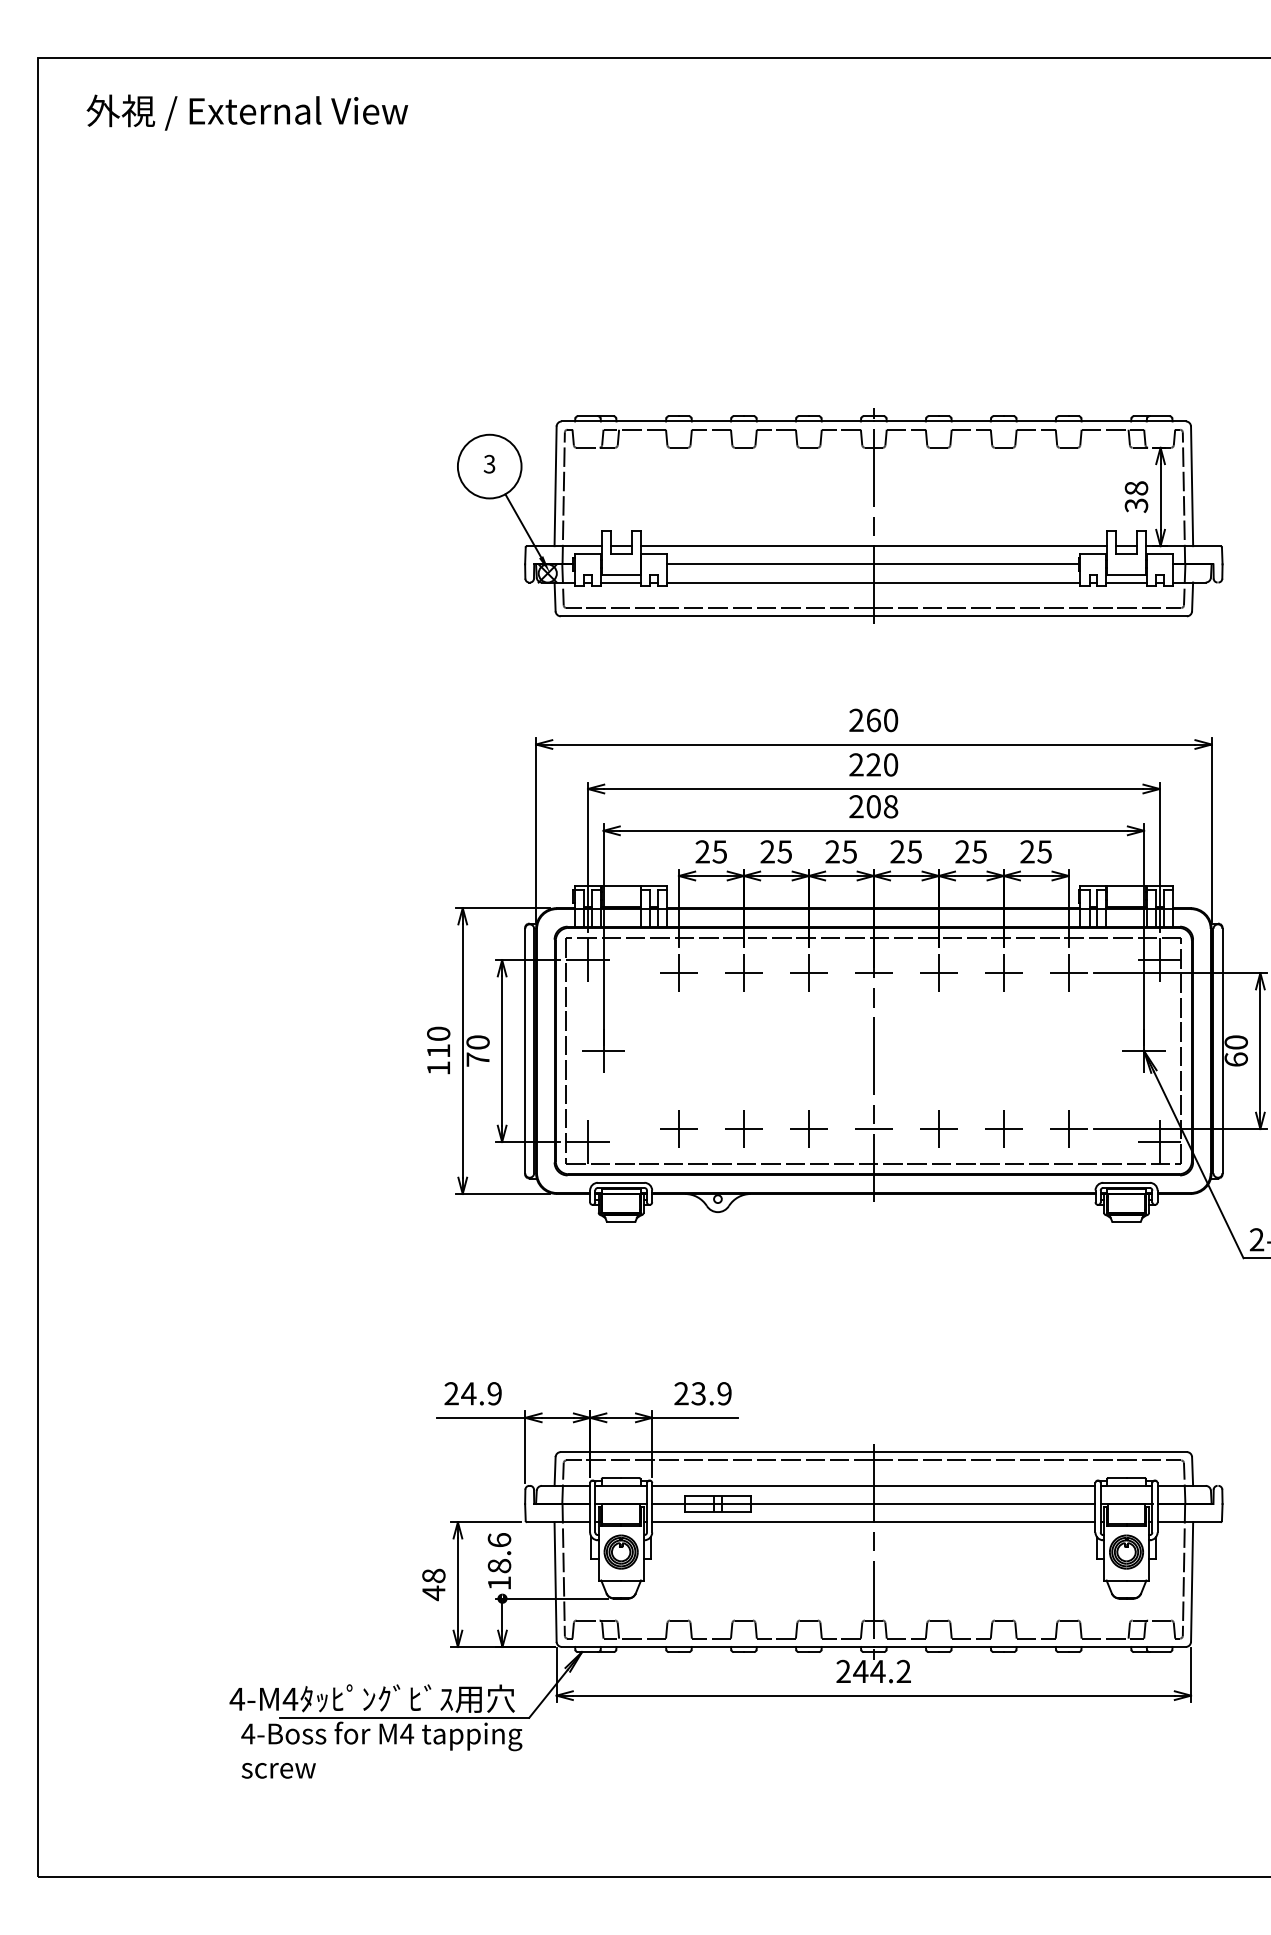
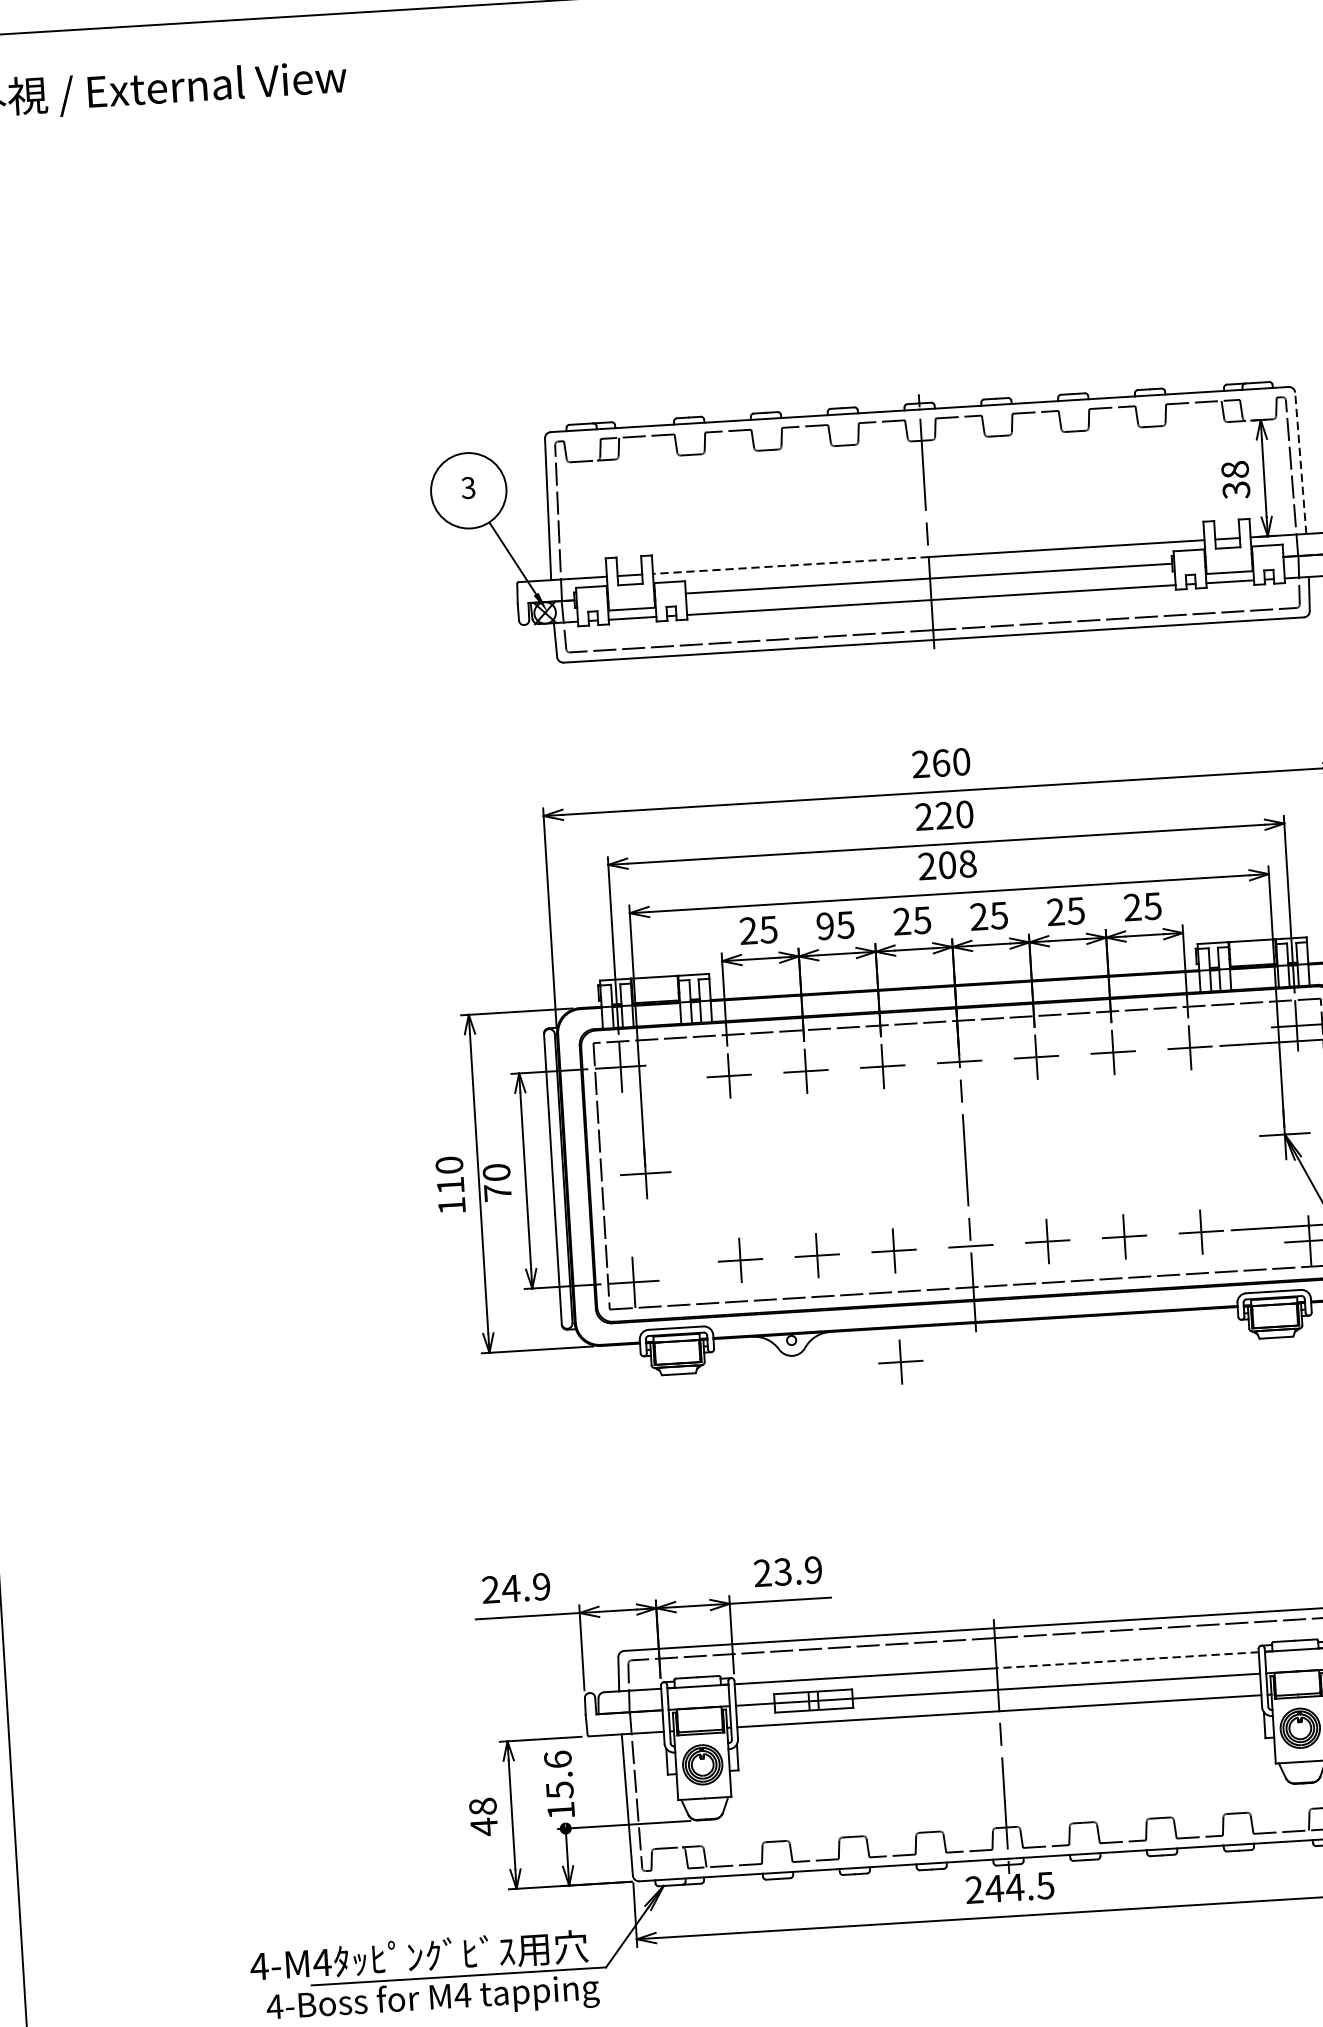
line: (1192, 486) -> (1301, 463), solid -> dashed
line: (757, 546) -> (791, 565), solid -> dashed
text: (767, 851) -> (825, 925), 25 -> 95
part: (808, 1222) -> (900, 1361), added
line: (984, 1485) -> (1127, 1659), solid -> dashed
text: (499, 1566) -> (559, 1790), 18.6 -> 15.6
text: (903, 1671) -> (1045, 1885), 244.2 -> 244.5

